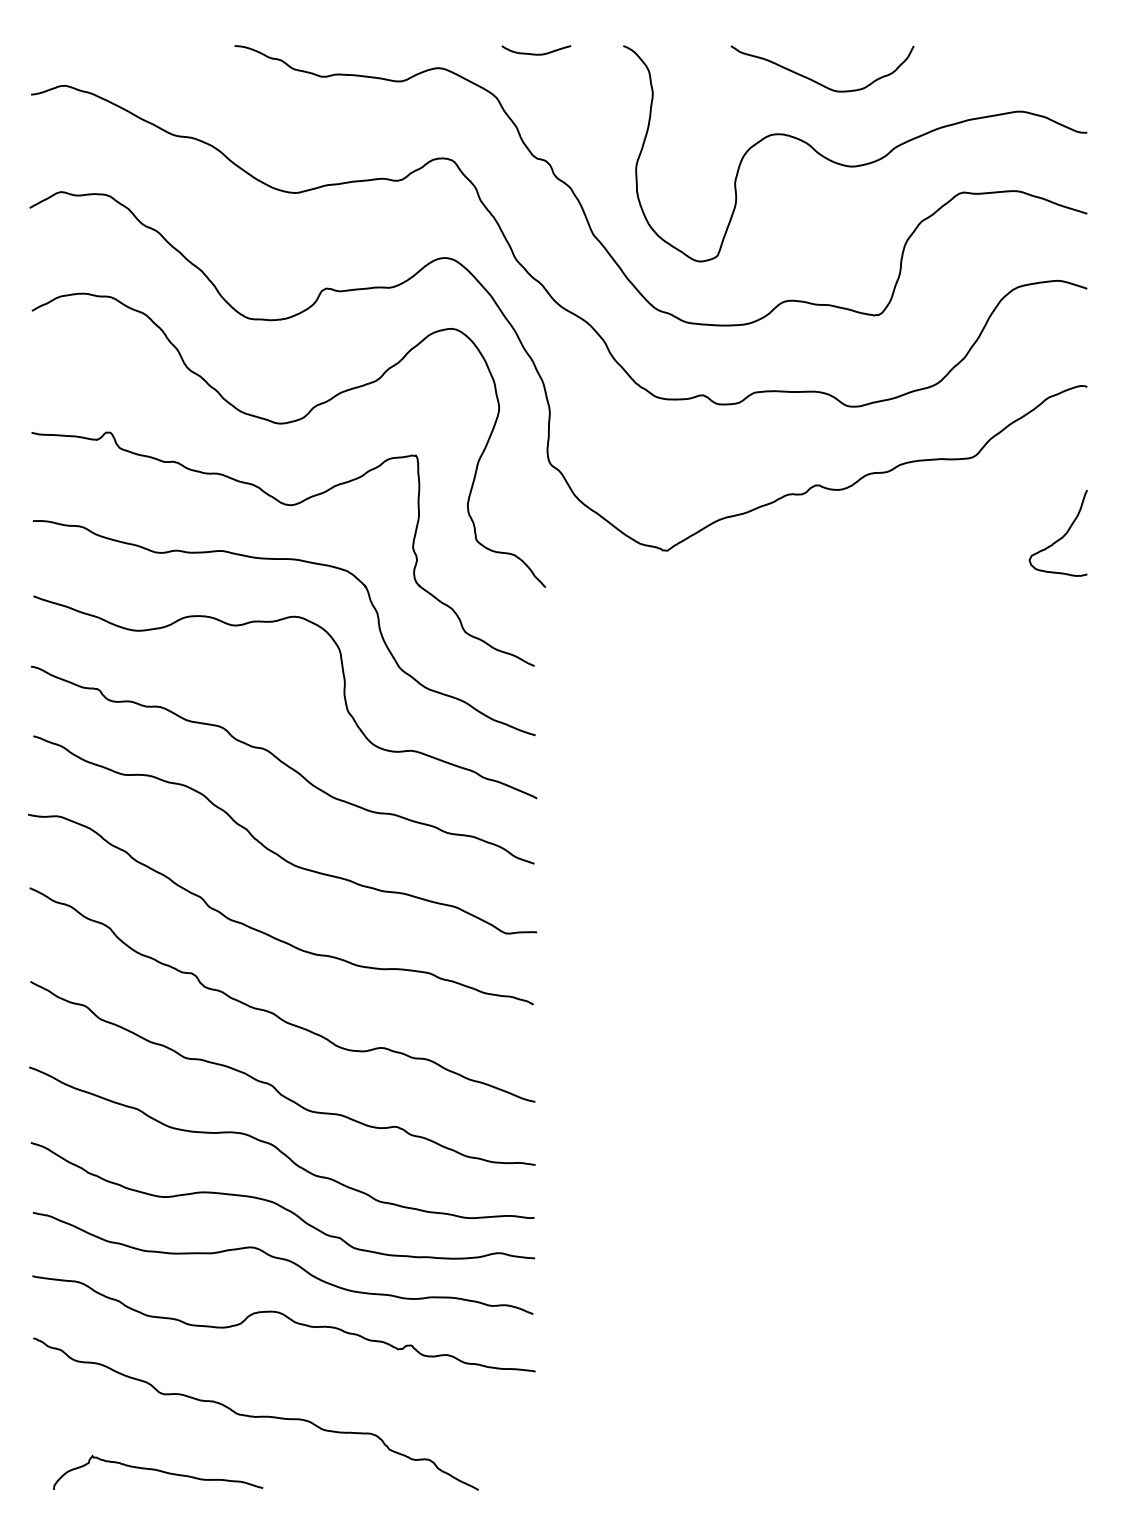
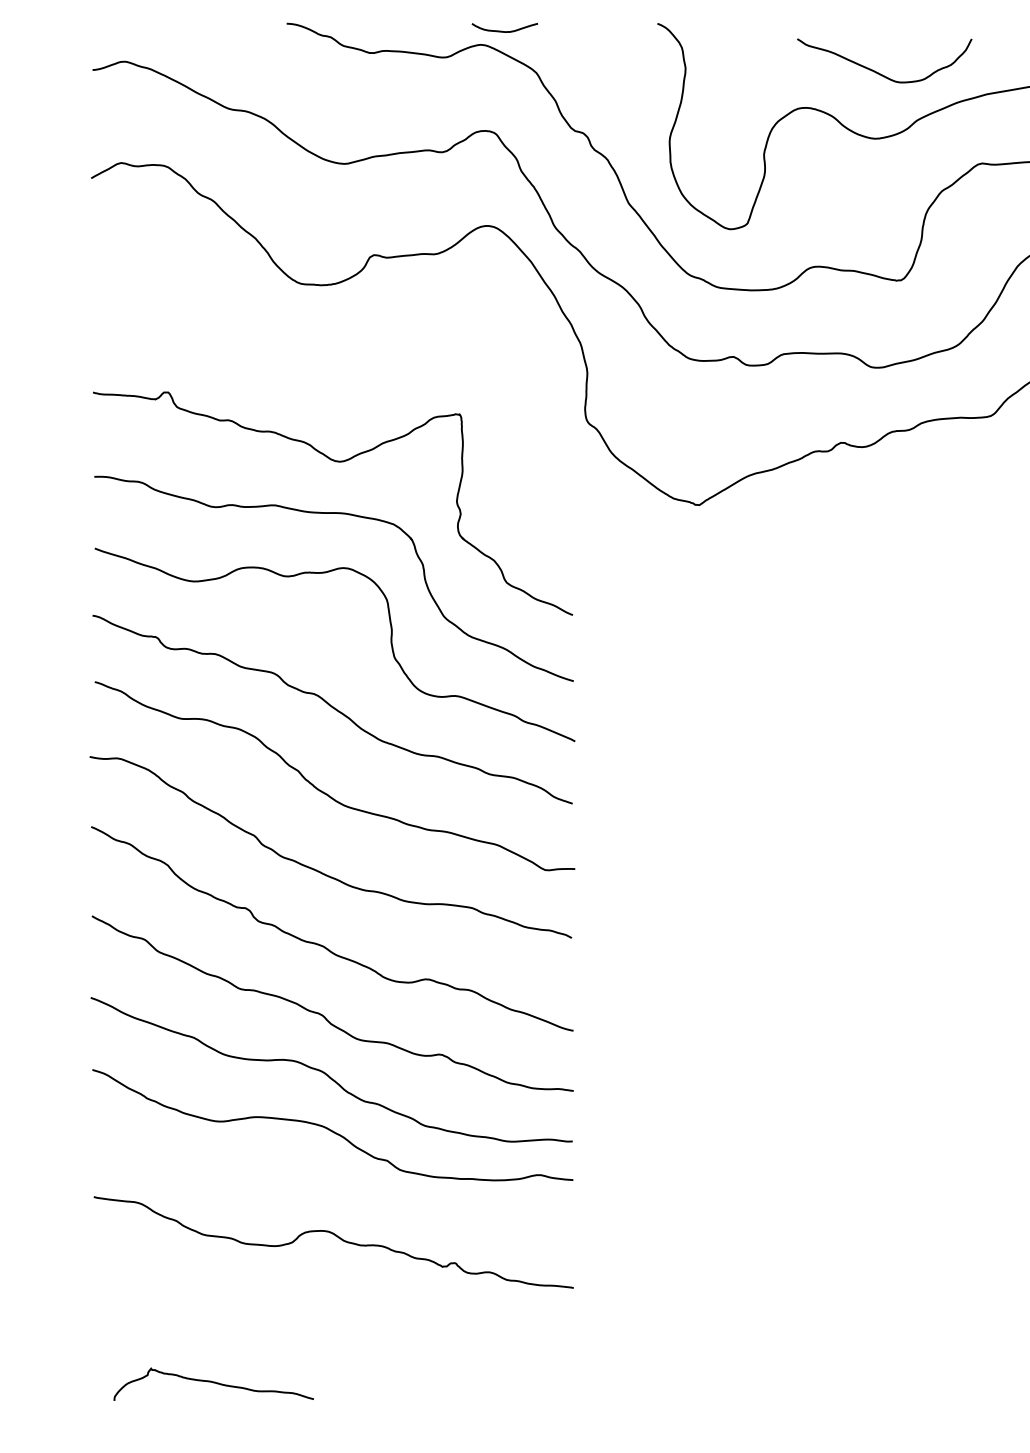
curve: (536, 53) -> (505, 30), moved
curve: (815, 80) -> (877, 71), moved
curve: (285, 424) -> (335, 384), removed
curve: (283, 1260) -> (333, 1182), removed
curve: (253, 1415) -> (304, 1329), removed

